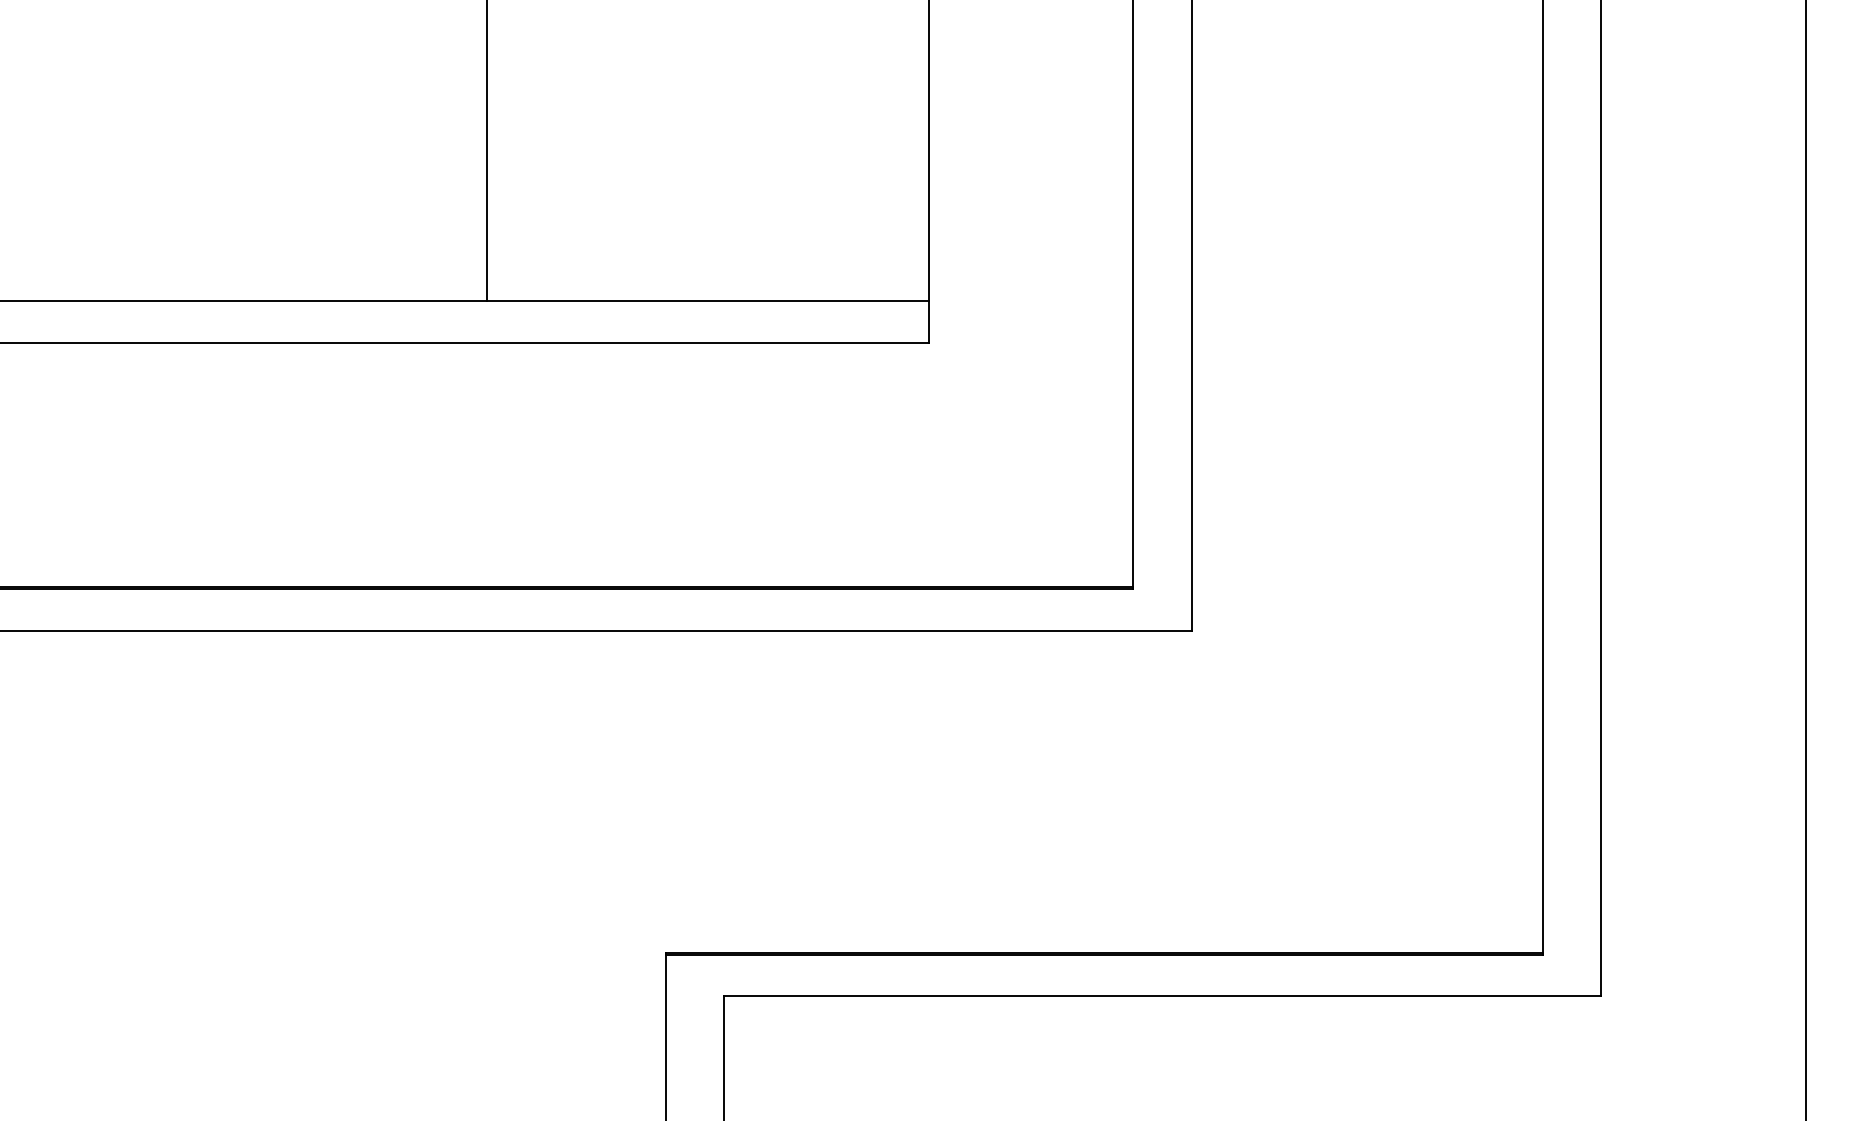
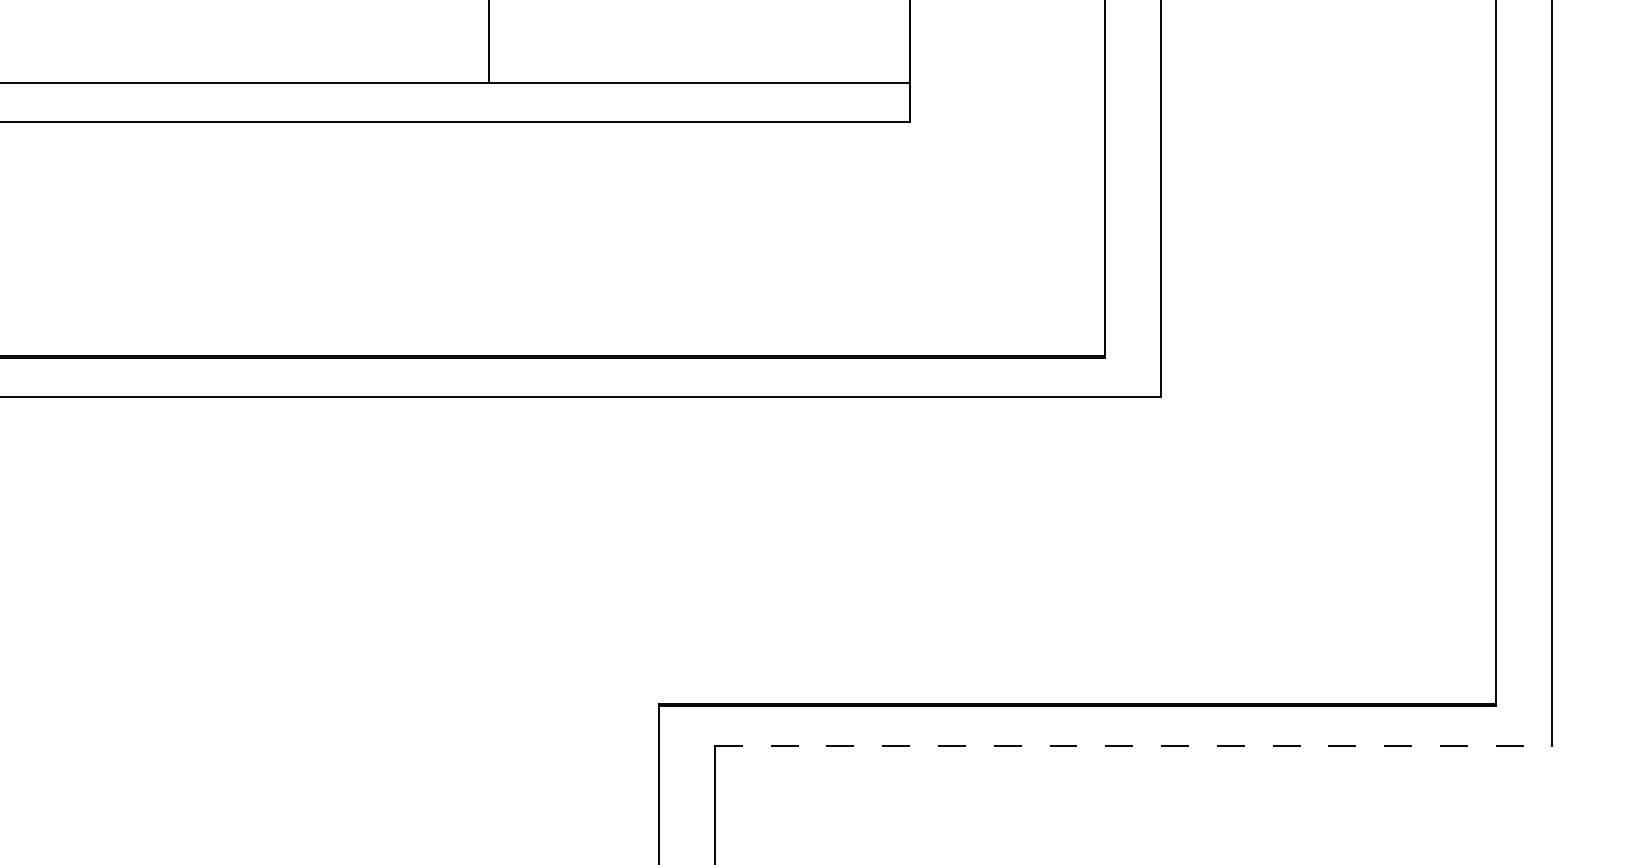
line: (1162, 996) -> (1133, 745), solid -> dashed

